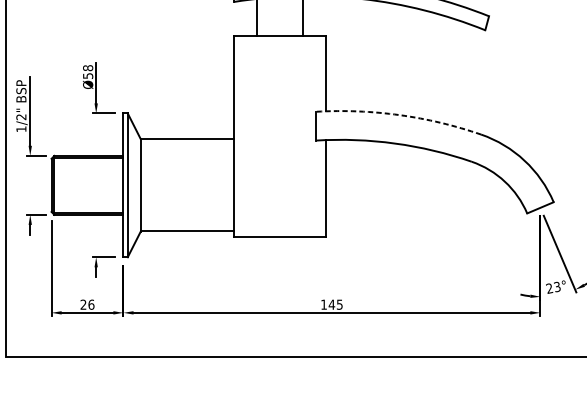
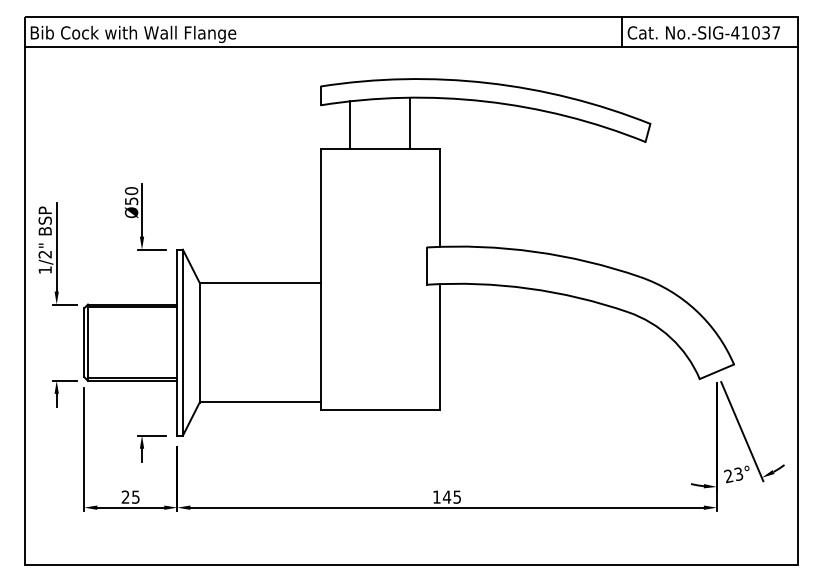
text: (88, 68) -> (131, 191), Ø58 -> Ø50
arc: (399, 114) -> (534, 251), dashed -> solid
text: (91, 304) -> (135, 496), 26 -> 25

